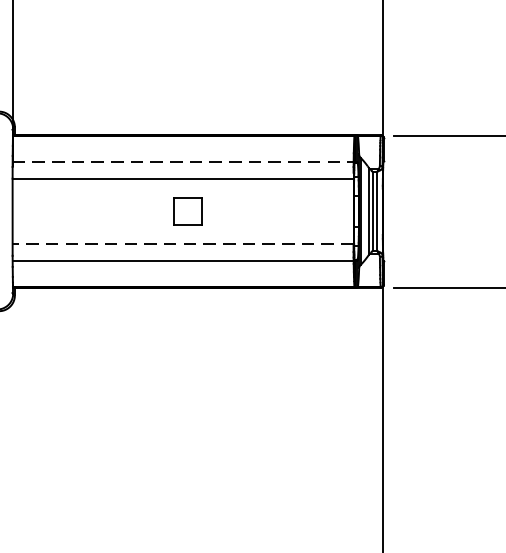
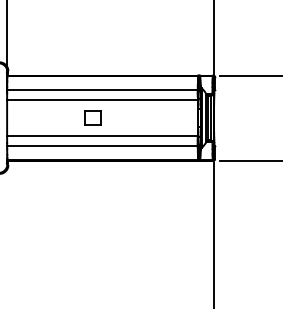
line: (183, 162) -> (102, 90), dashed -> solid
part: (186, 210) -> (92, 117), moved
line: (181, 244) -> (101, 136), dashed -> solid

